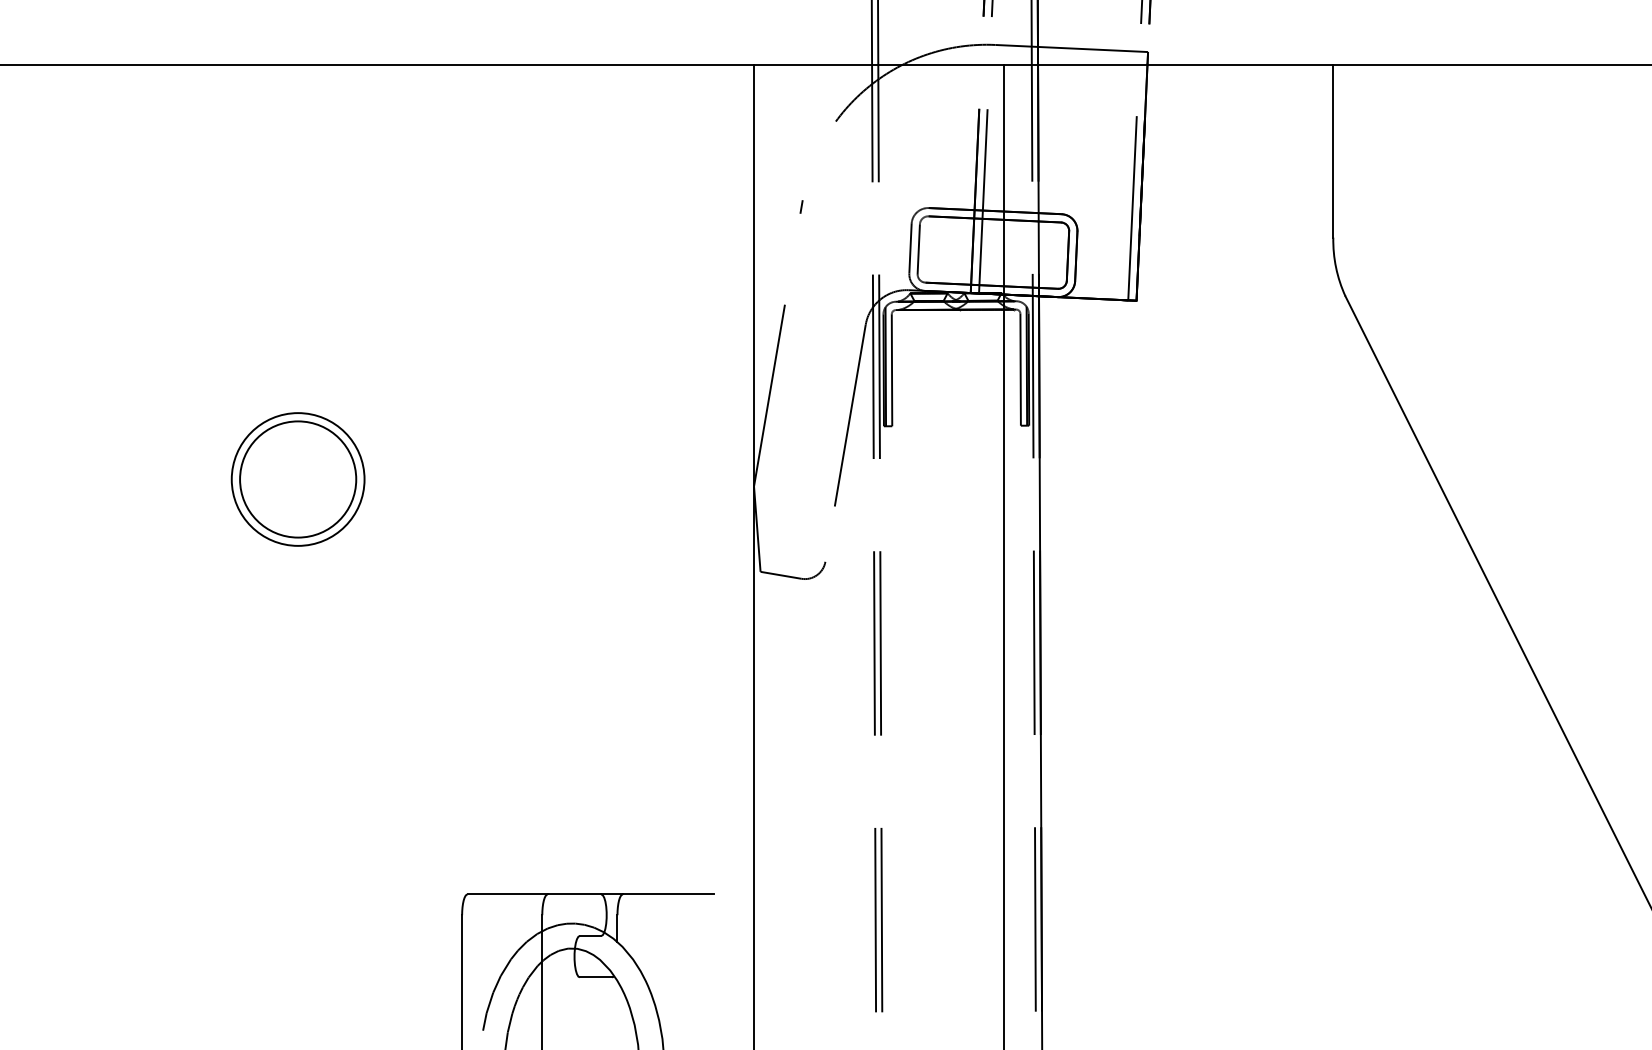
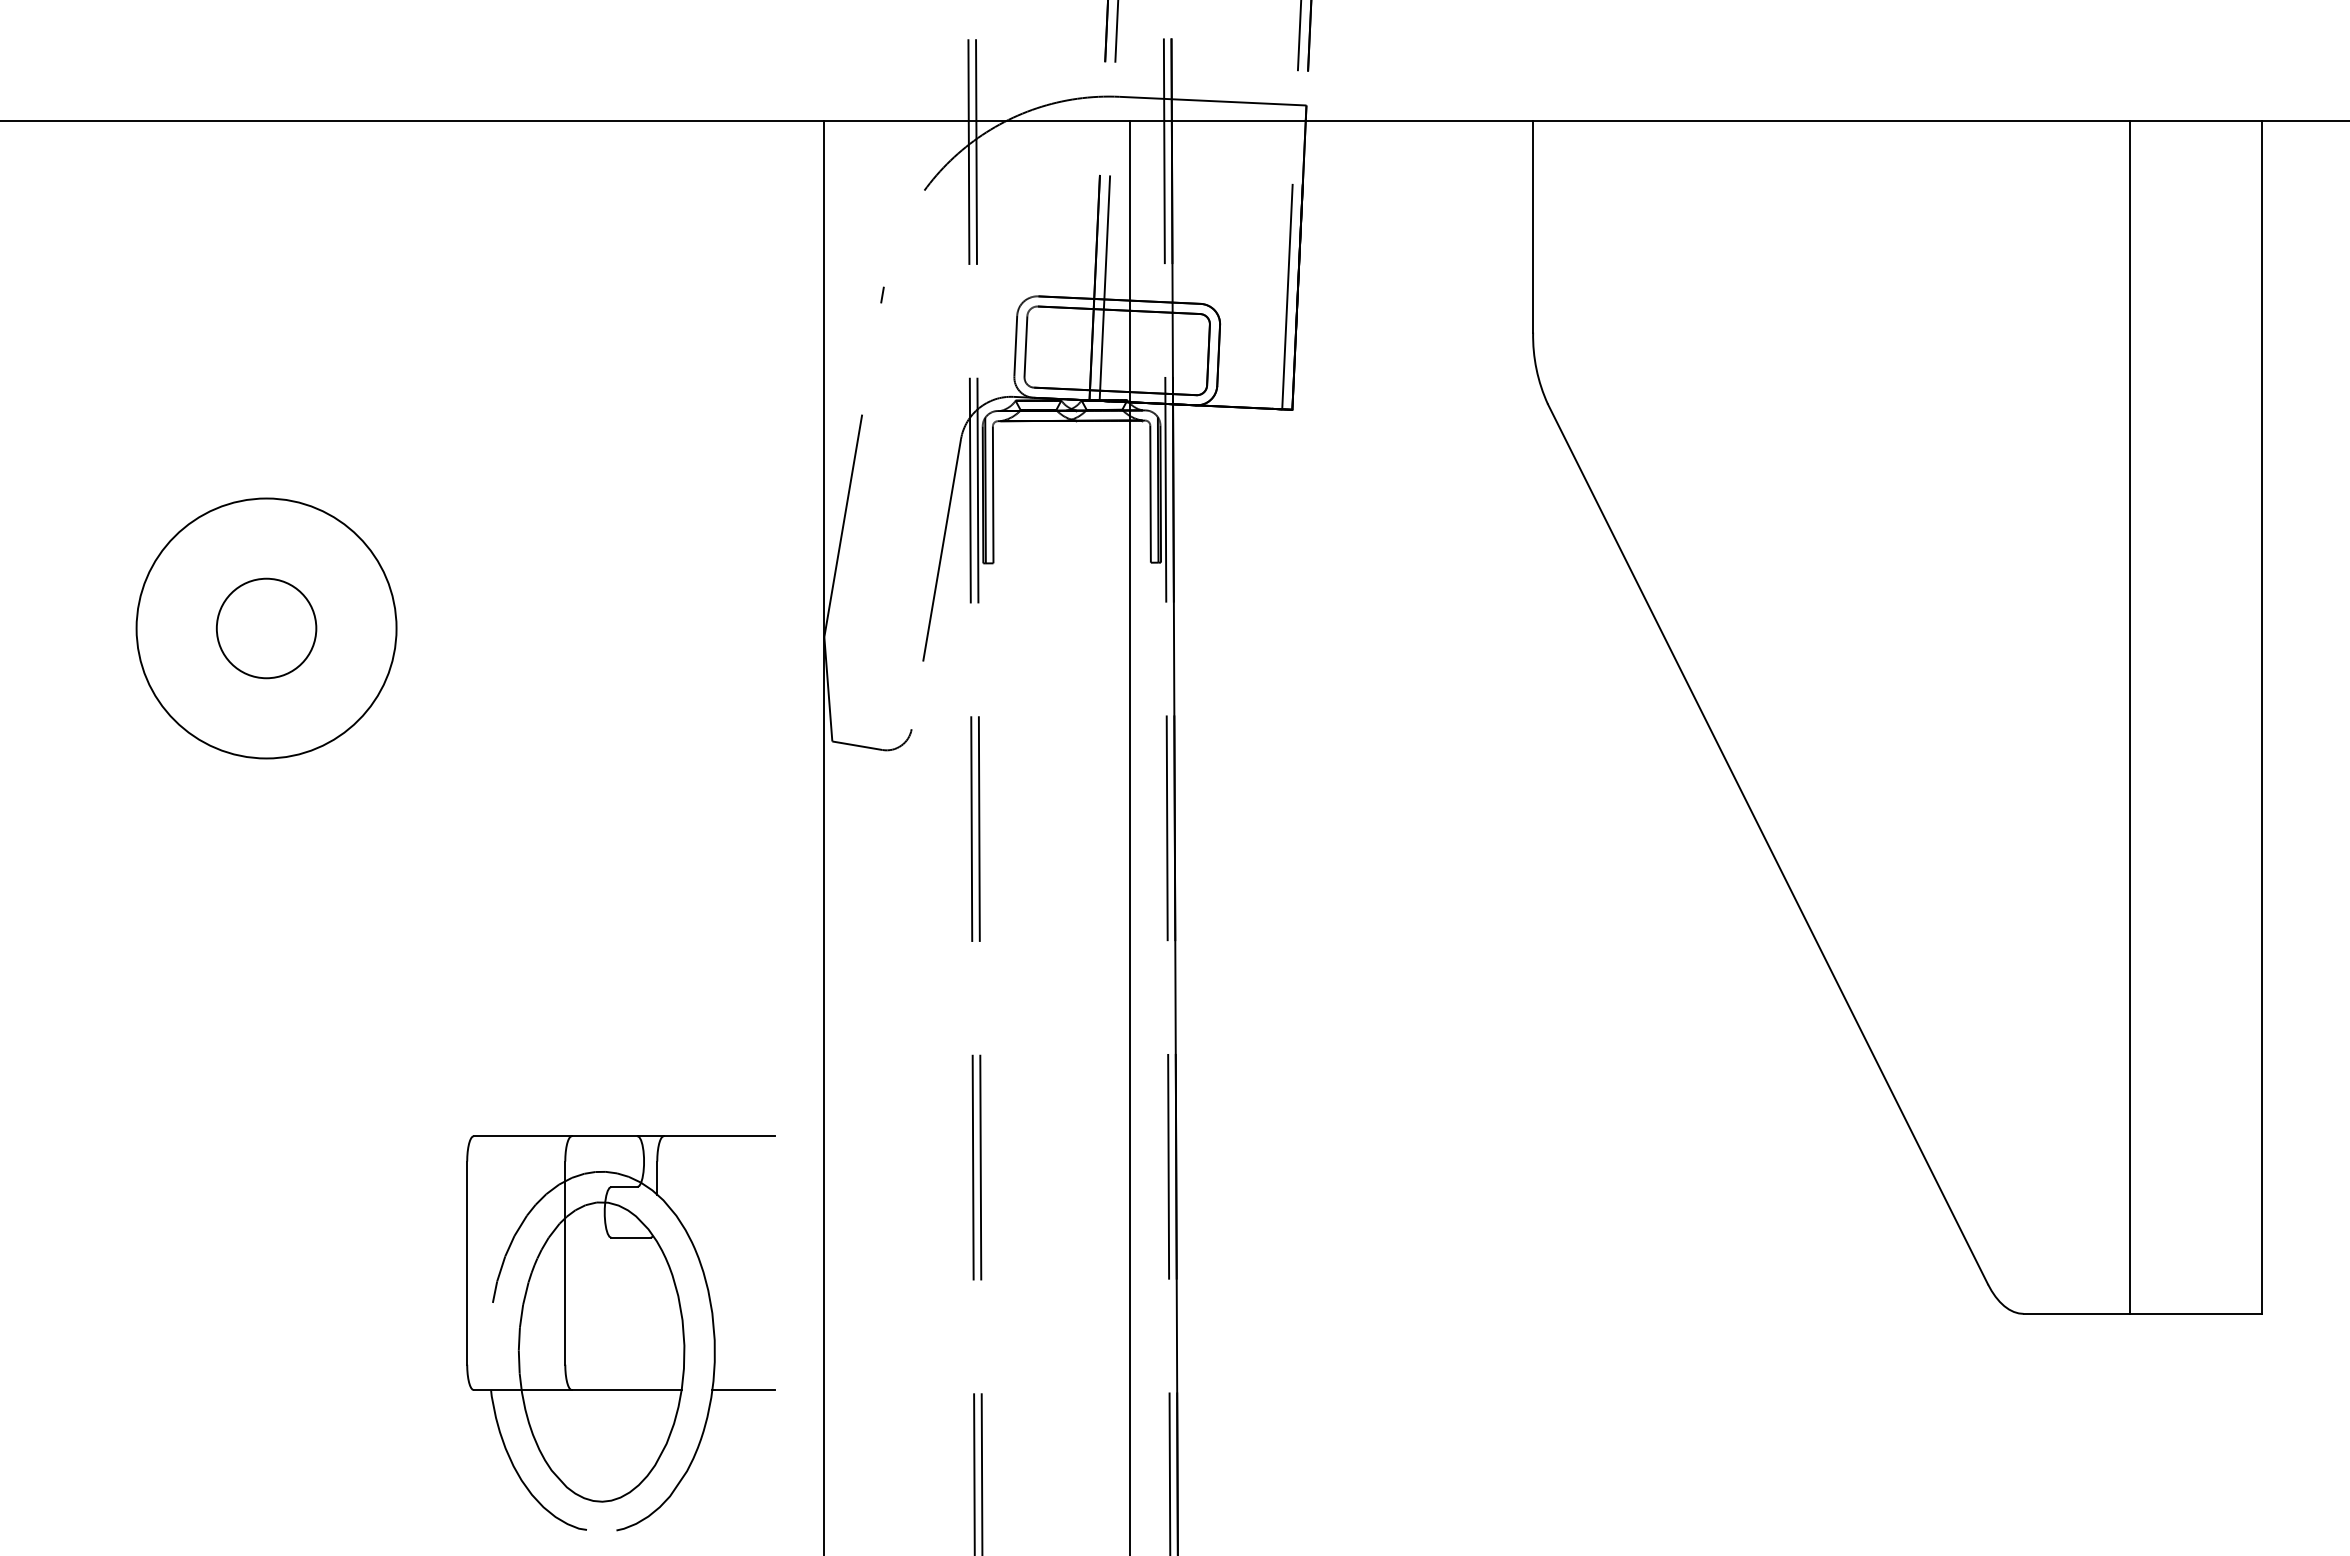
circle: (298, 479) -> (266, 628), size x0.7
circle: (298, 479) -> (266, 628), size x1.6

